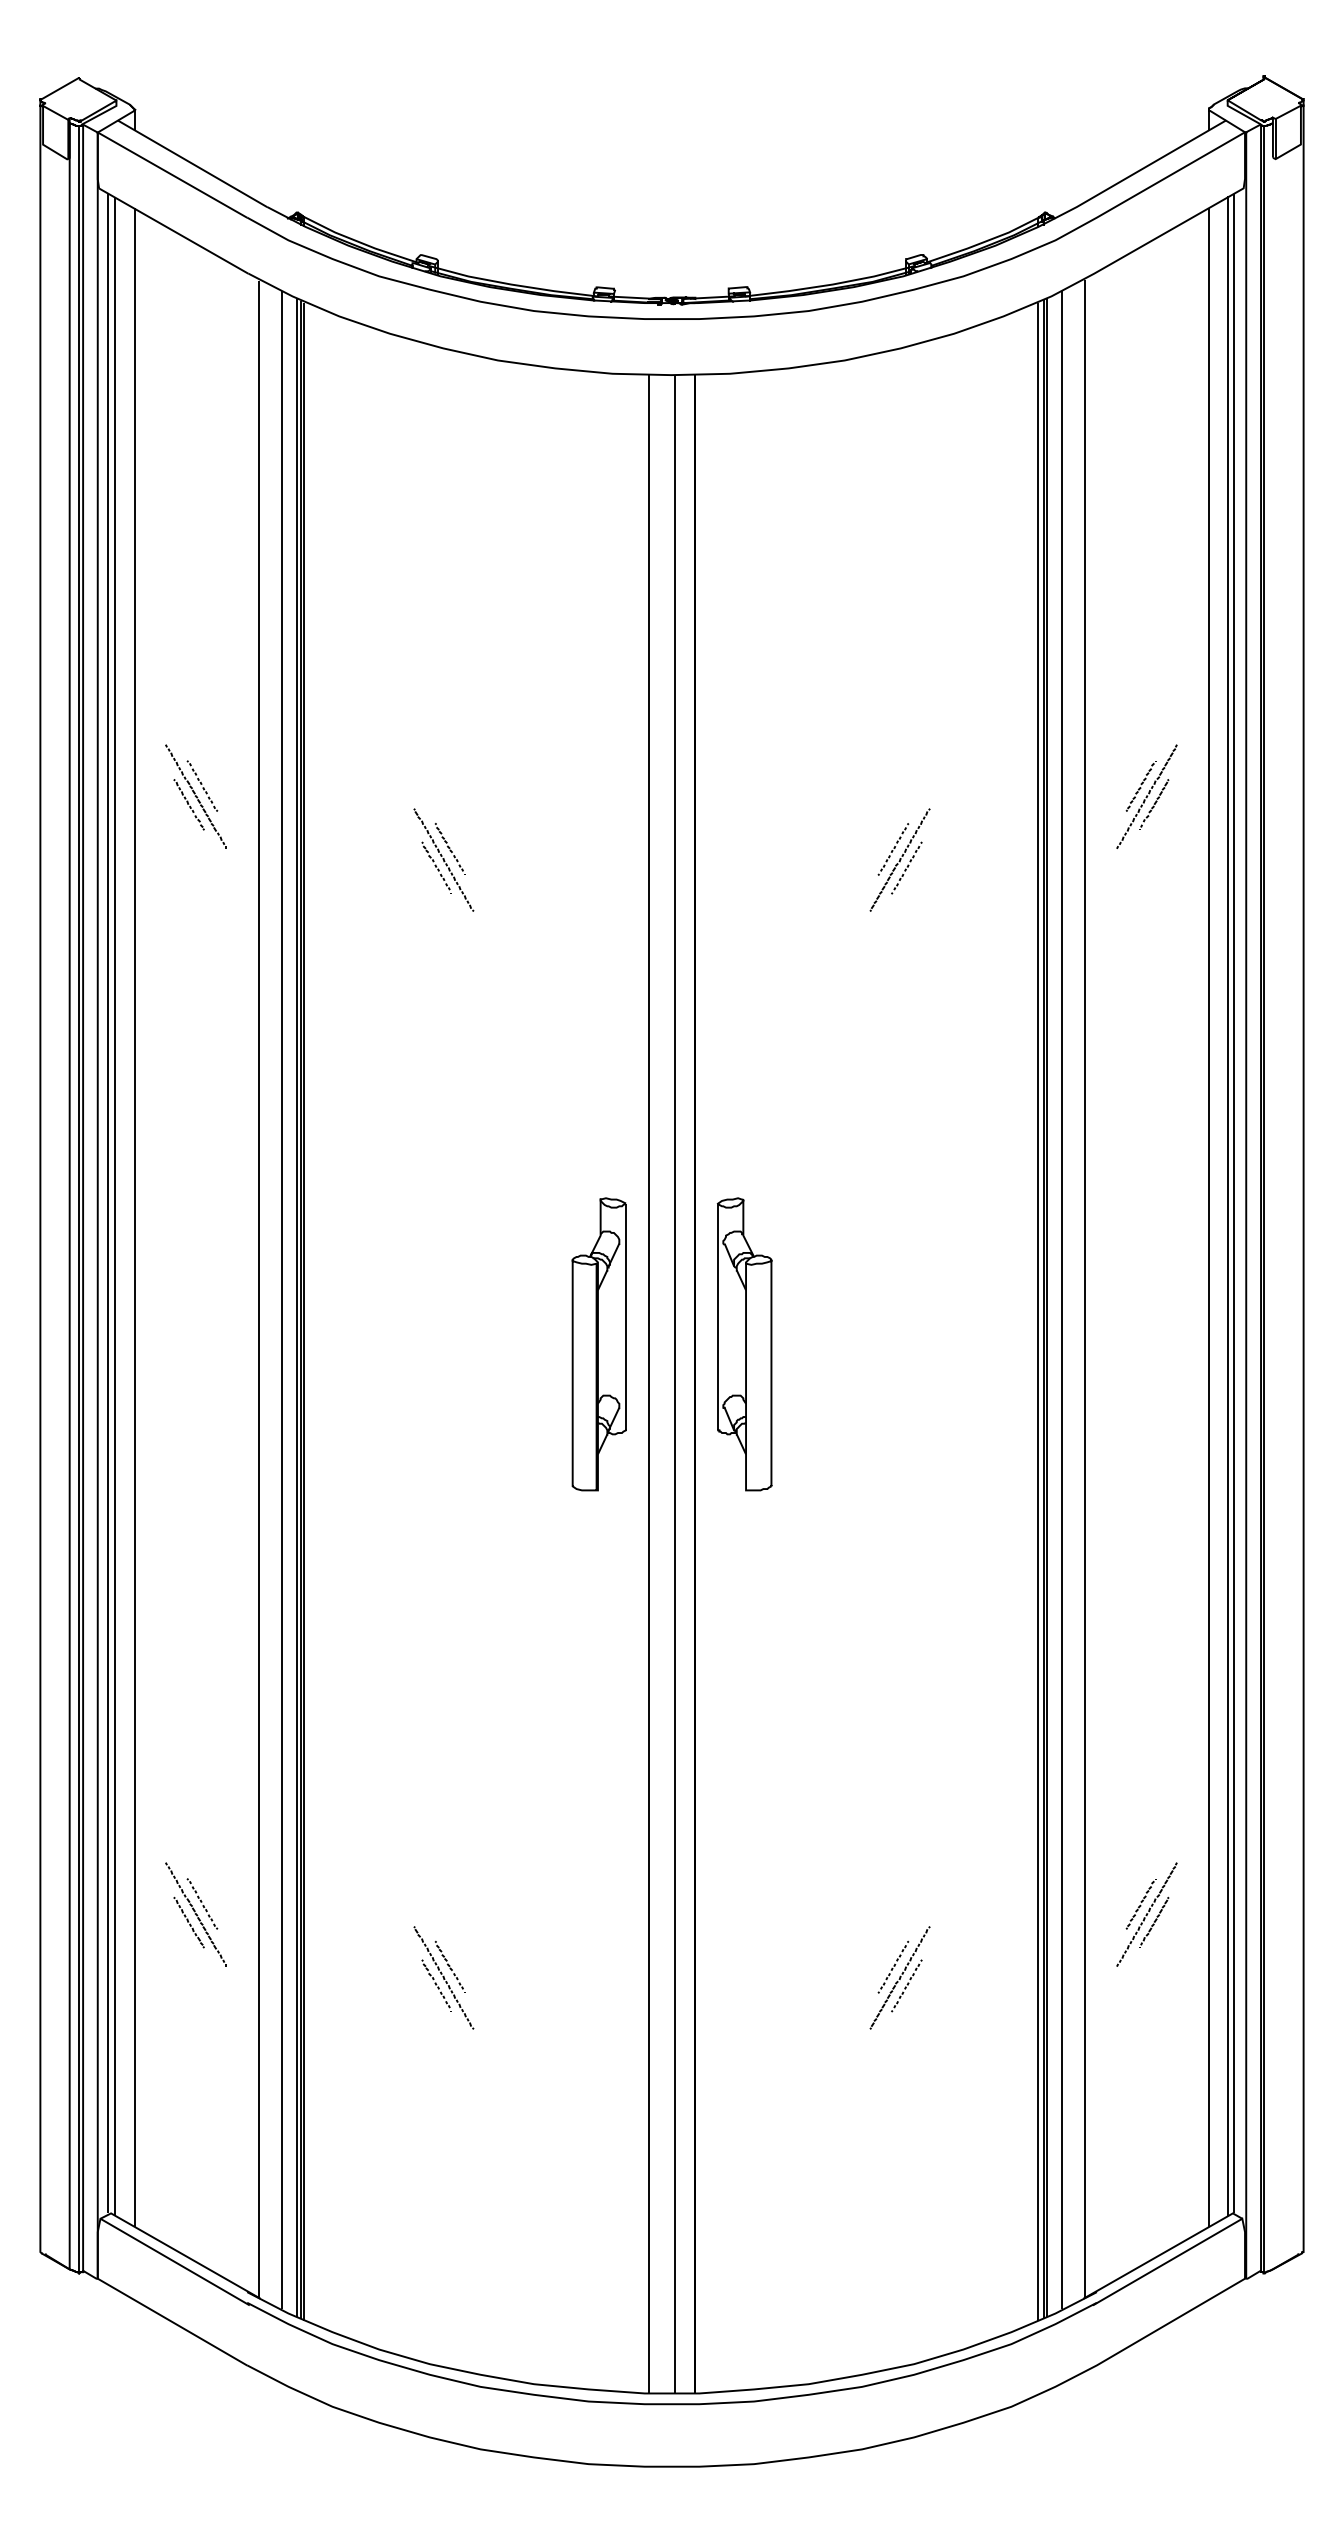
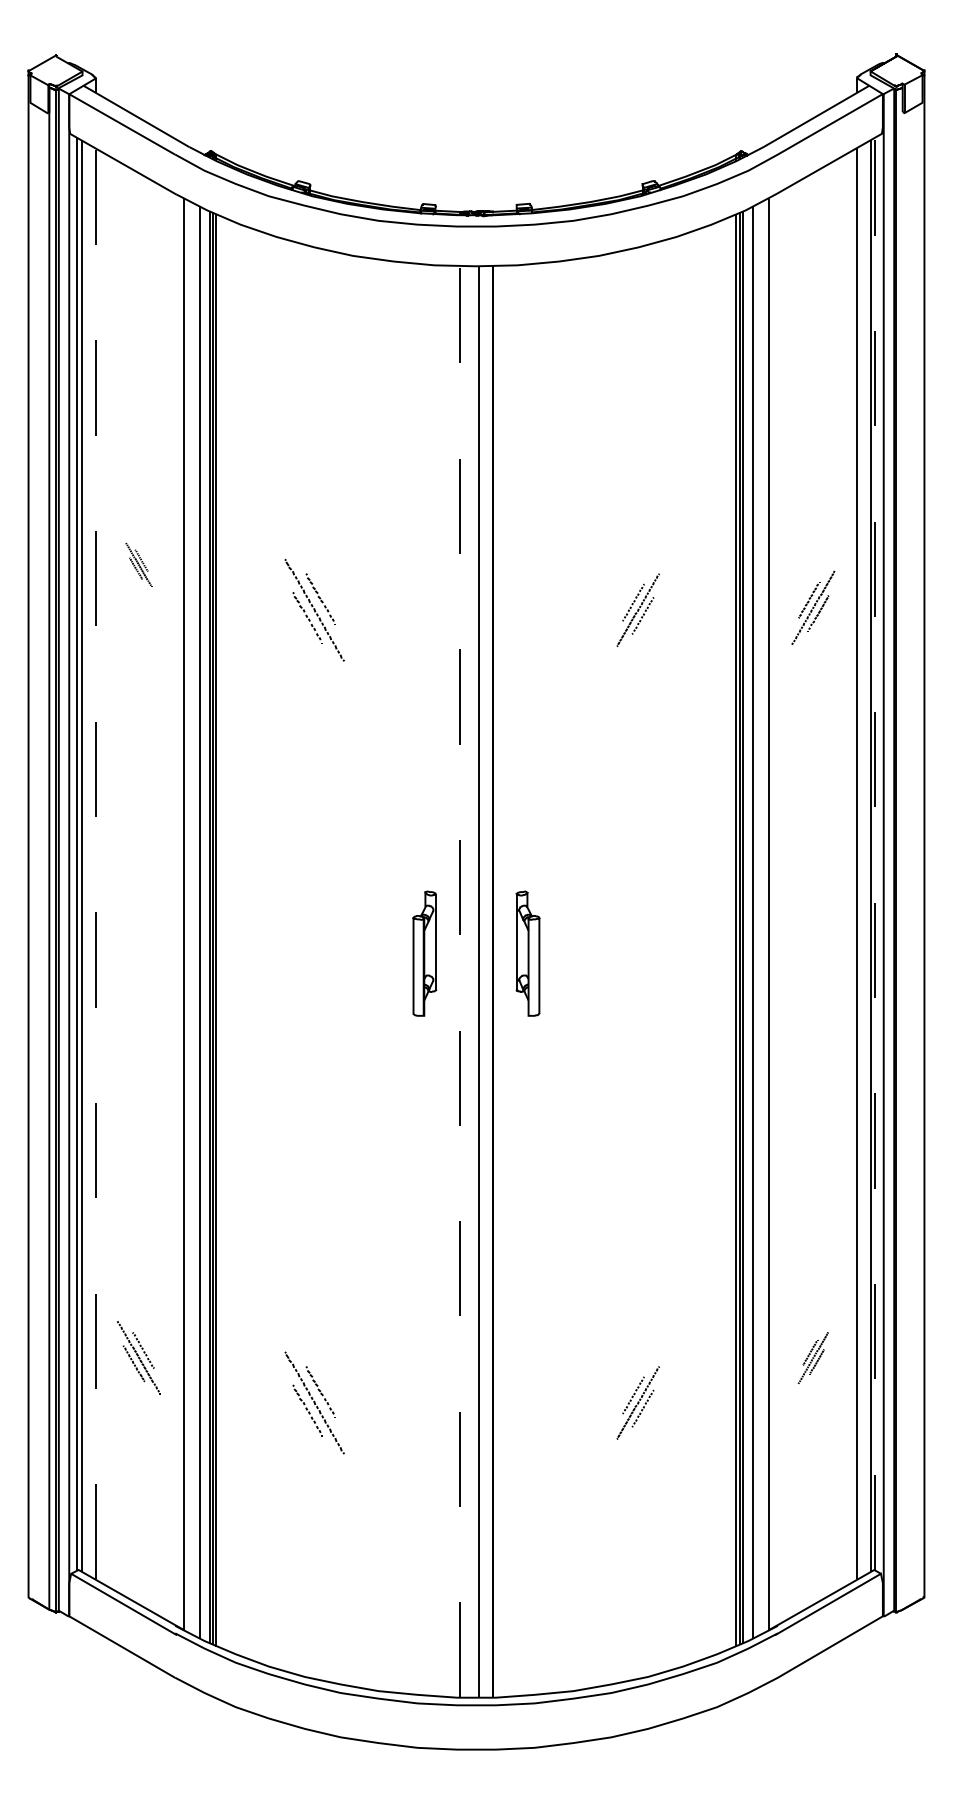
part: (195, 796) -> (138, 565), size x0.6
part: (1146, 796) -> (813, 607), moved
part: (443, 859) -> (314, 609), size x1.4
line: (1234, 1203) -> (875, 853), solid -> dashed
line: (135, 1217) -> (96, 863), solid -> dashed
part: (598, 1344) -> (424, 953), size x0.6
part: (744, 1344) -> (527, 953), size x0.6
line: (648, 1383) -> (459, 981), solid -> dashed
part: (1146, 1914) -> (813, 1358), size x0.7
part: (443, 1977) -> (314, 1402), size x1.4

